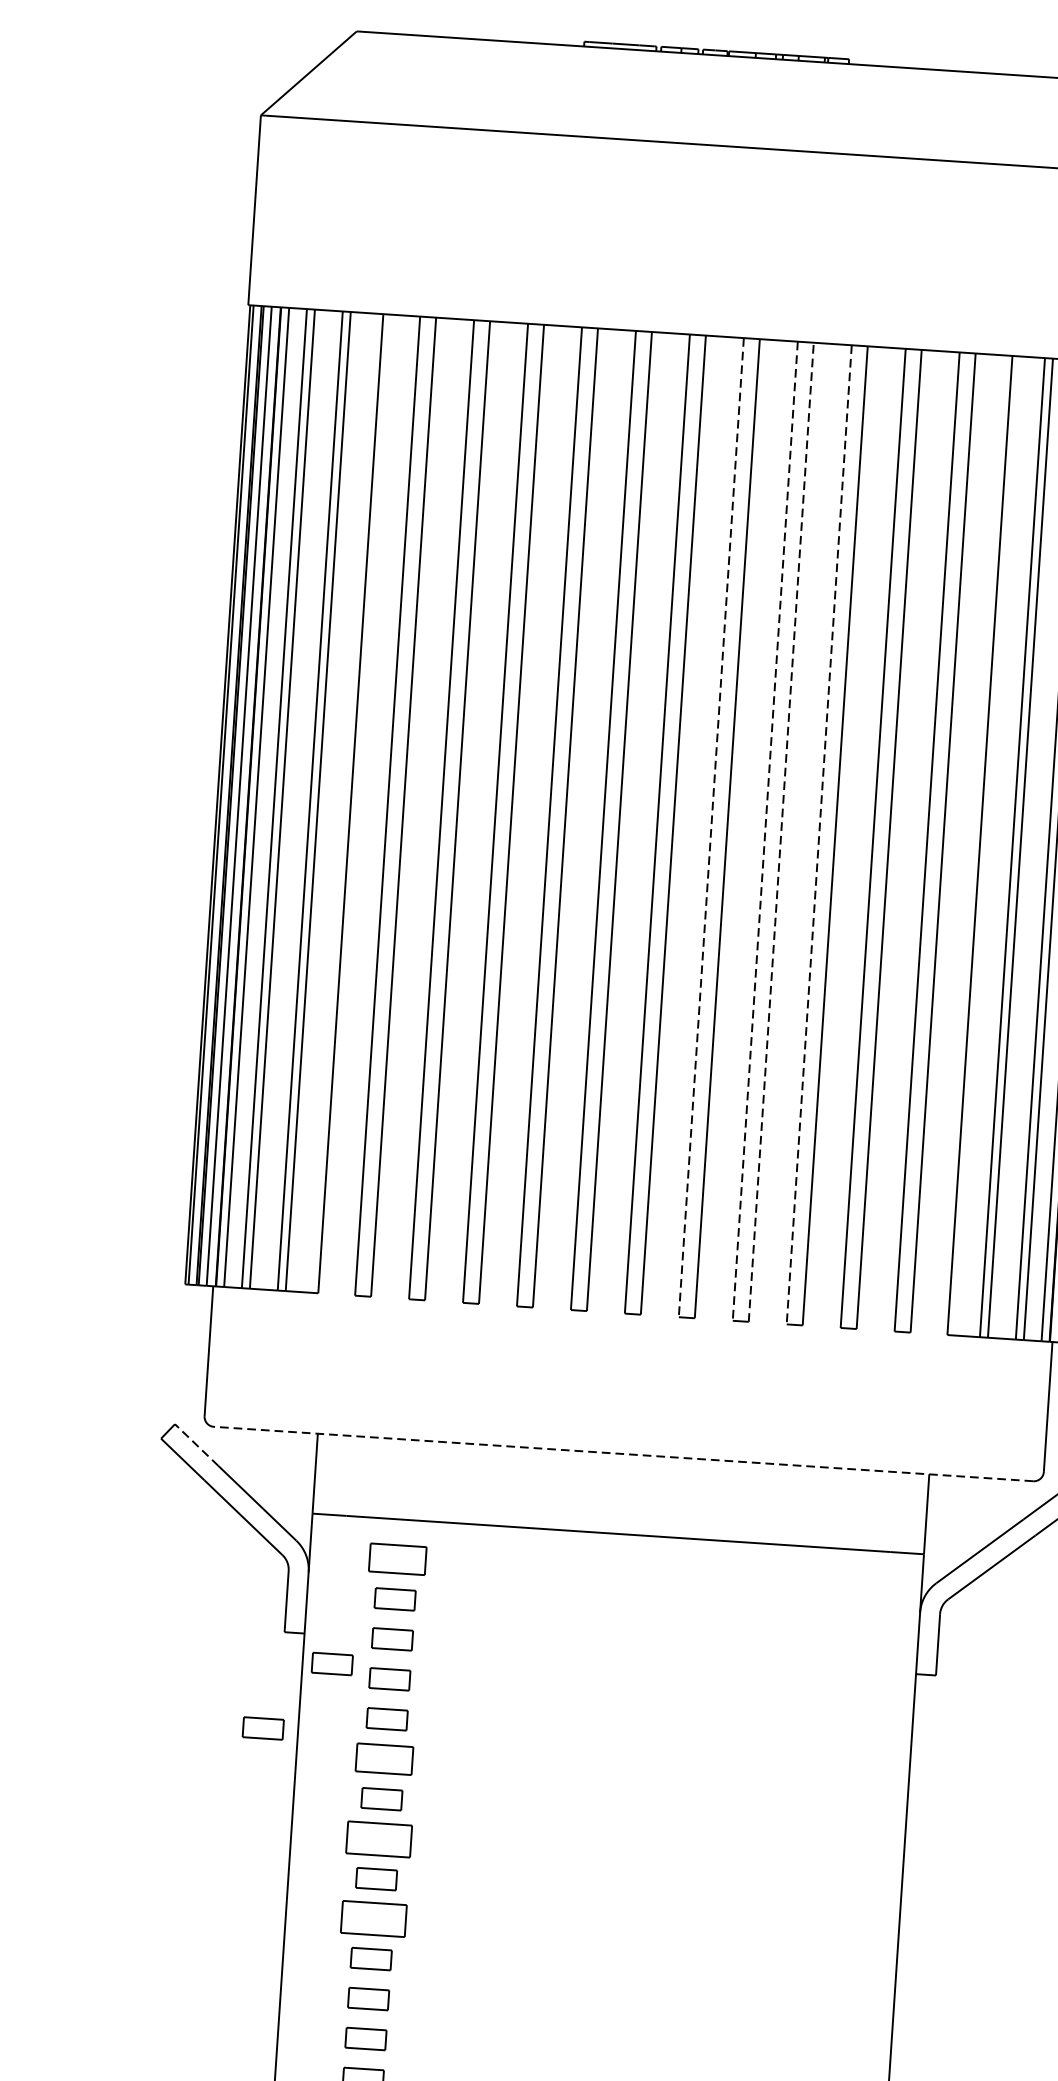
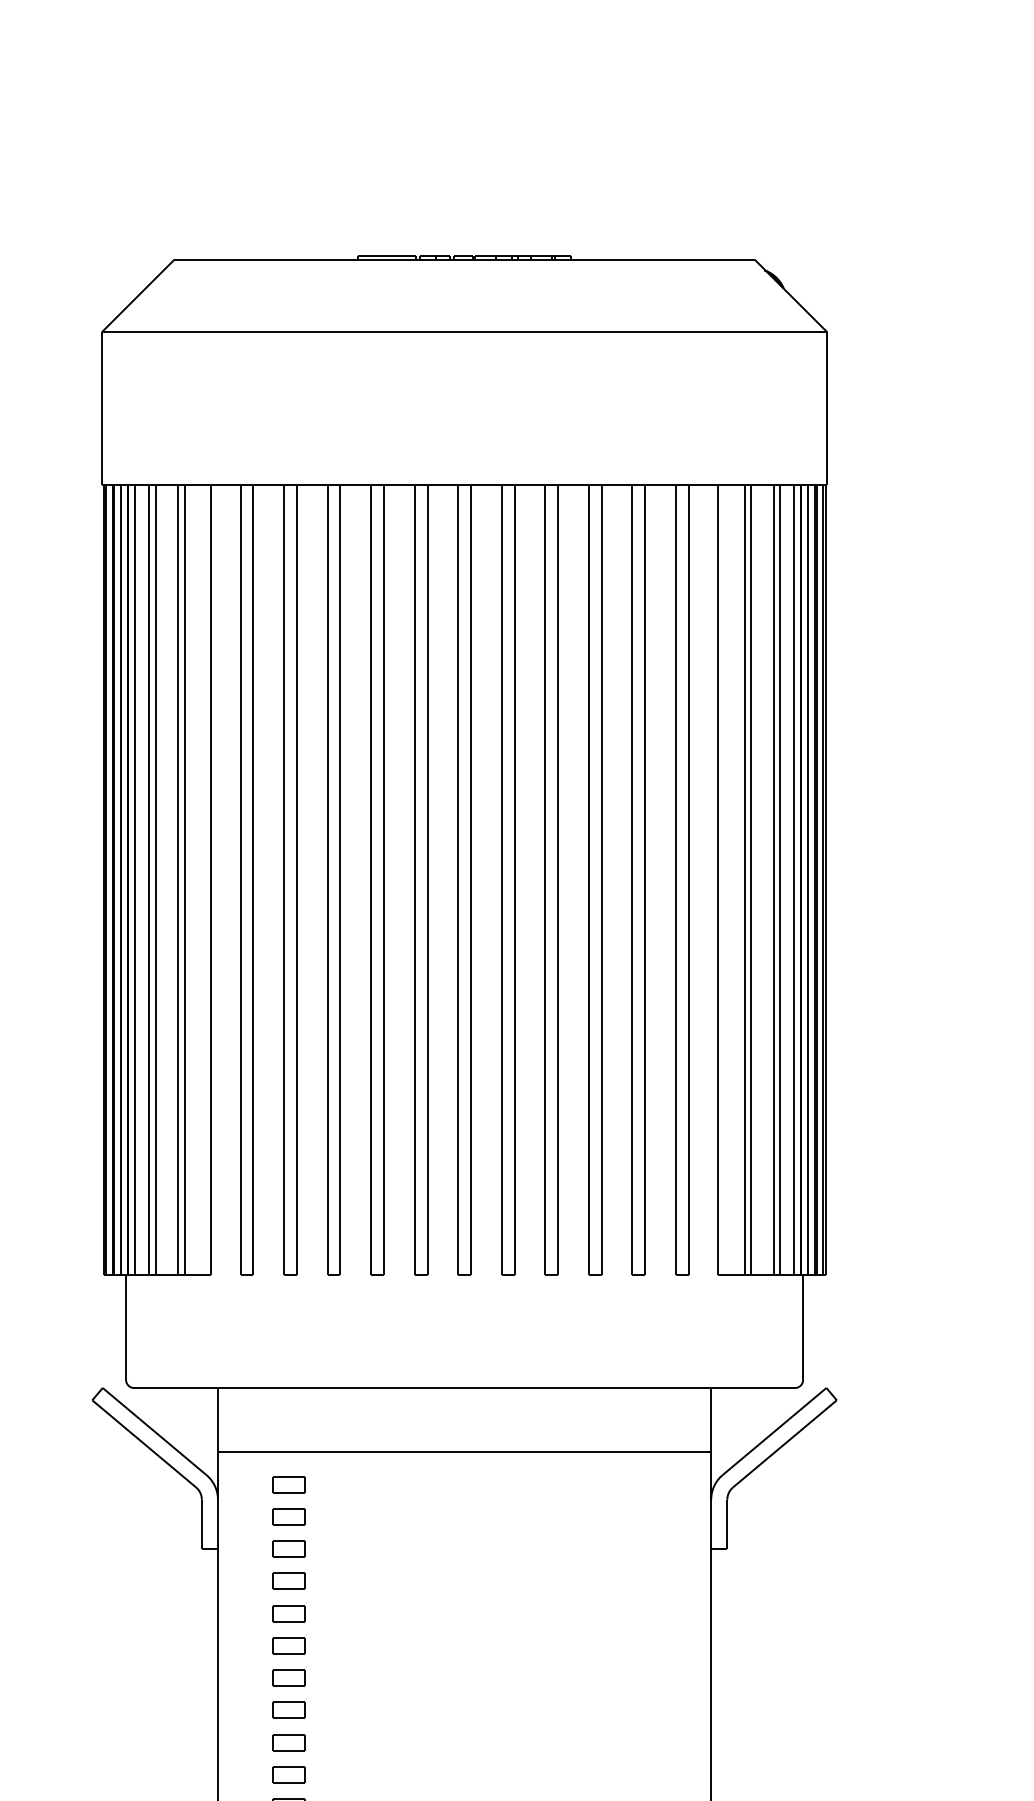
line: (711, 827) -> (501, 880), dashed -> solid
line: (765, 831) -> (545, 880), dashed -> solid
line: (781, 832) -> (558, 880), dashed -> solid
line: (818, 835) -> (588, 880), dashed -> solid
line: (195, 1444) -> (120, 1403), dashed -> solid
line: (623, 1453) -> (464, 1387), dashed -> solid
part: (397, 1559) -> (288, 1484), size x0.71
part: (331, 1663) -> (241, 1571), removed
part: (262, 1728) -> (189, 1627), removed
part: (384, 1758) -> (288, 1645), size x0.71
part: (378, 1838) -> (288, 1709), size x0.62
part: (373, 1918) -> (288, 1774), size x0.62

